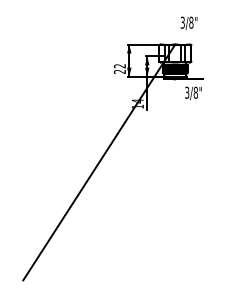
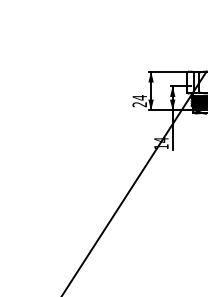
text: (119, 65) -> (139, 96), 22 -> 24

